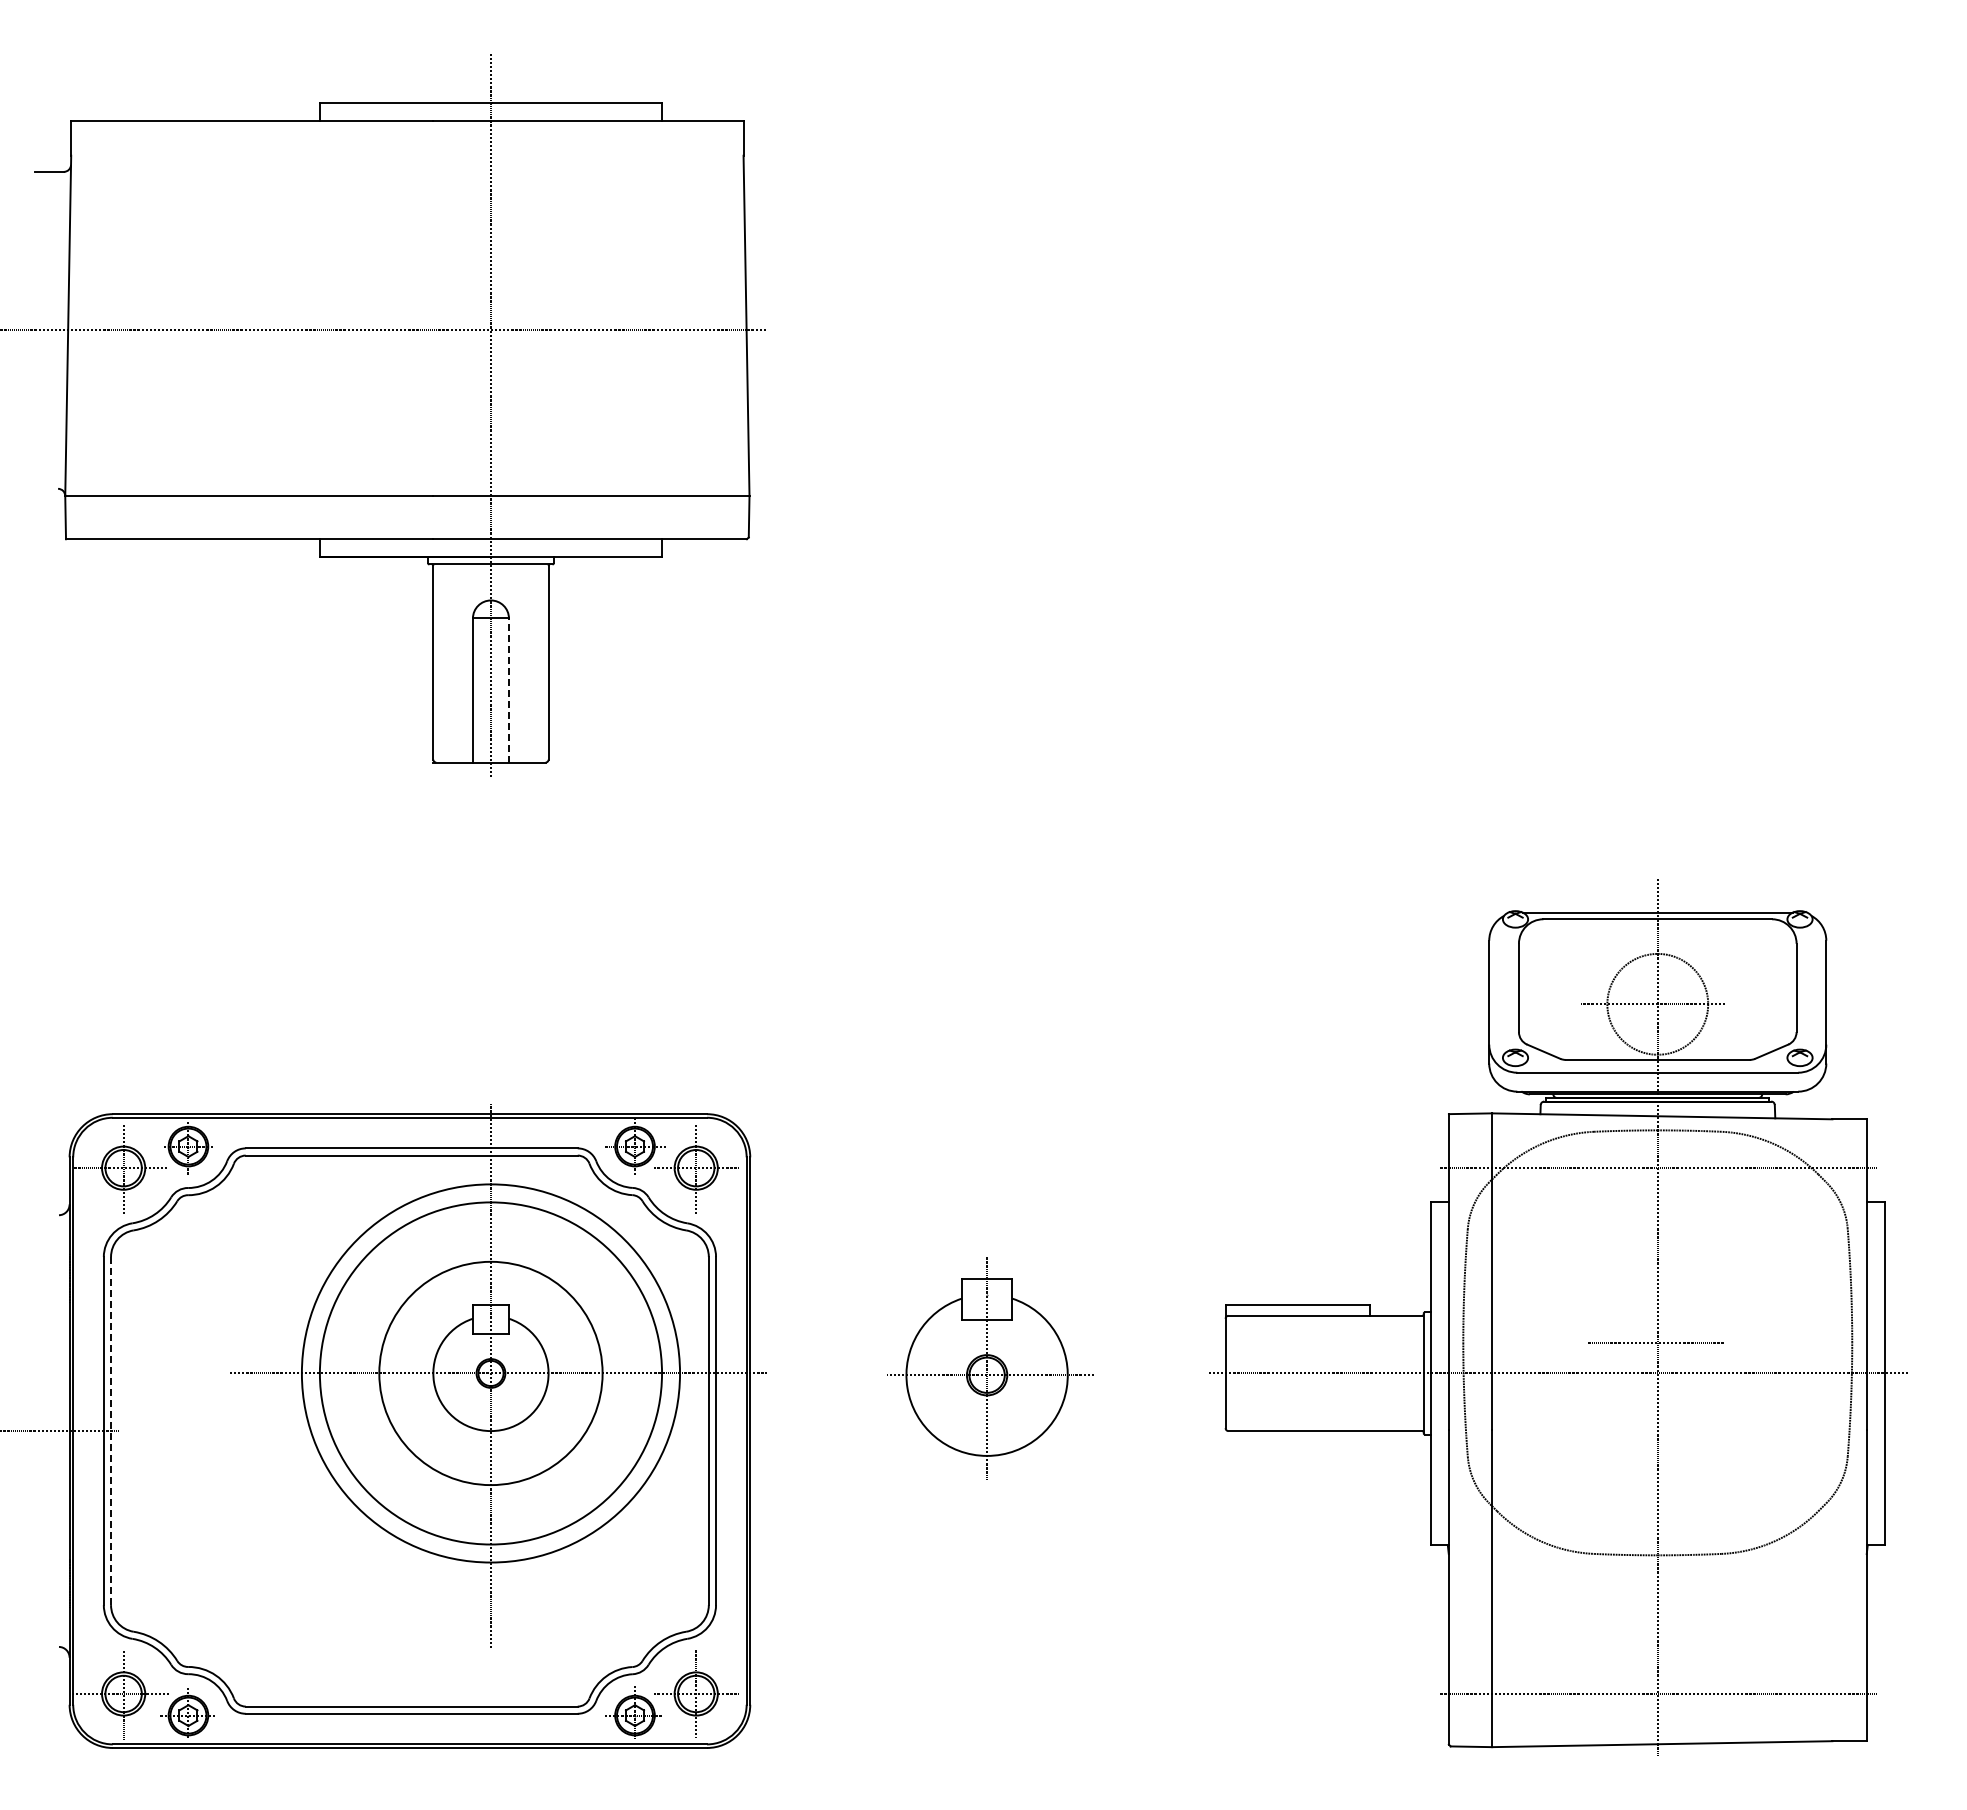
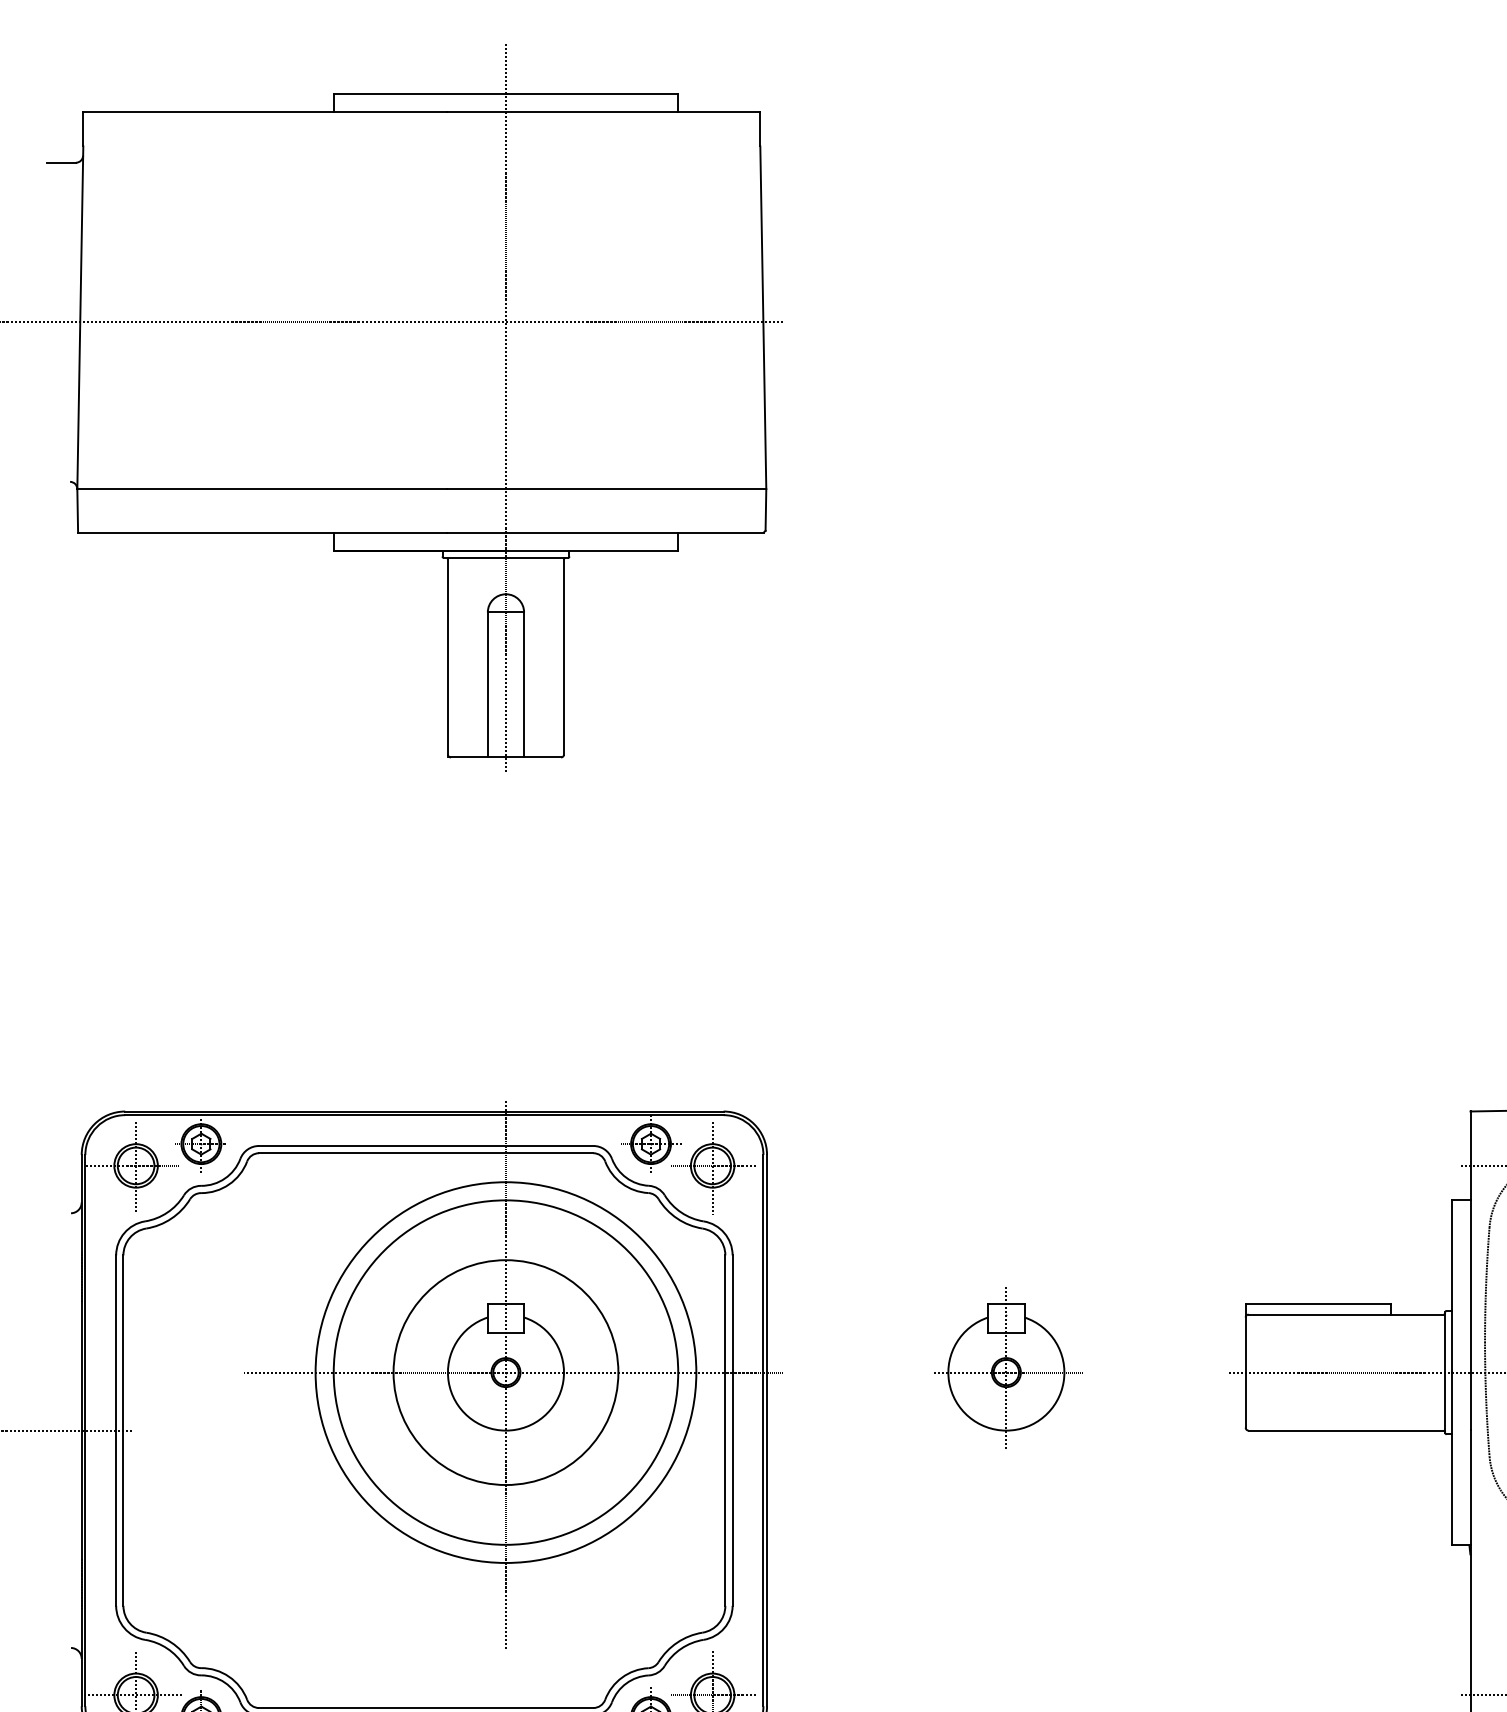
line: (508, 690) -> (523, 684), dashed -> solid
part: (989, 1368) -> (1007, 1367), size x0.71
line: (111, 1431) -> (123, 1431), dashed -> solid

